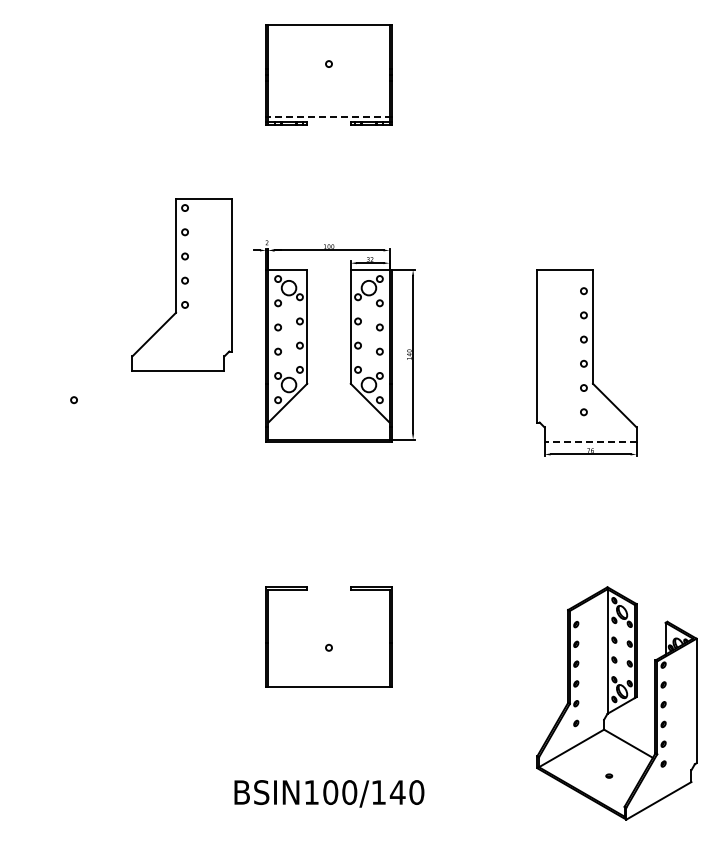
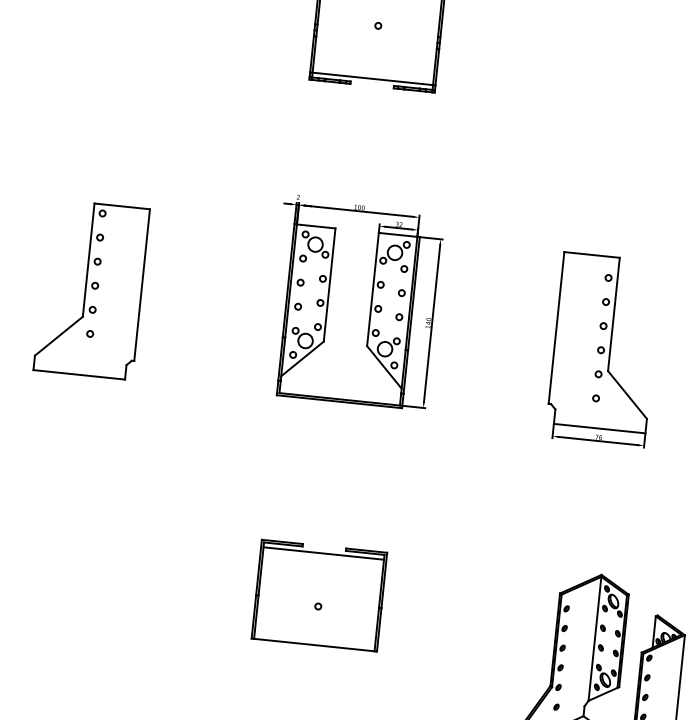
line: (329, 117) -> (373, 79), dashed -> solid
part: (181, 284) -> (91, 289), moved
line: (590, 441) -> (599, 428), dashed -> solid
line: (328, 594) -> (323, 553), added

